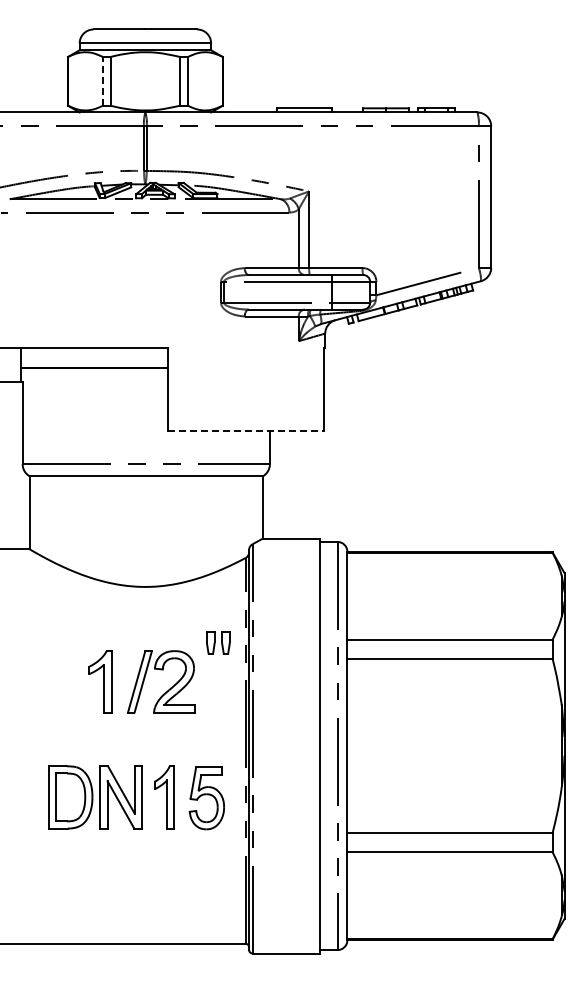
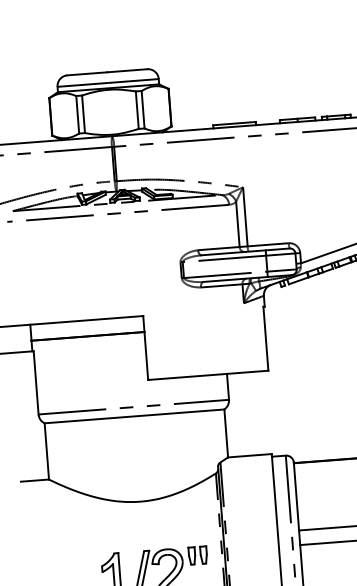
line: (102, 80) -> (77, 114), dashed -> solid
line: (246, 430) -> (208, 375), dashed -> solid
part: (218, 642) -> (198, 555), moved

